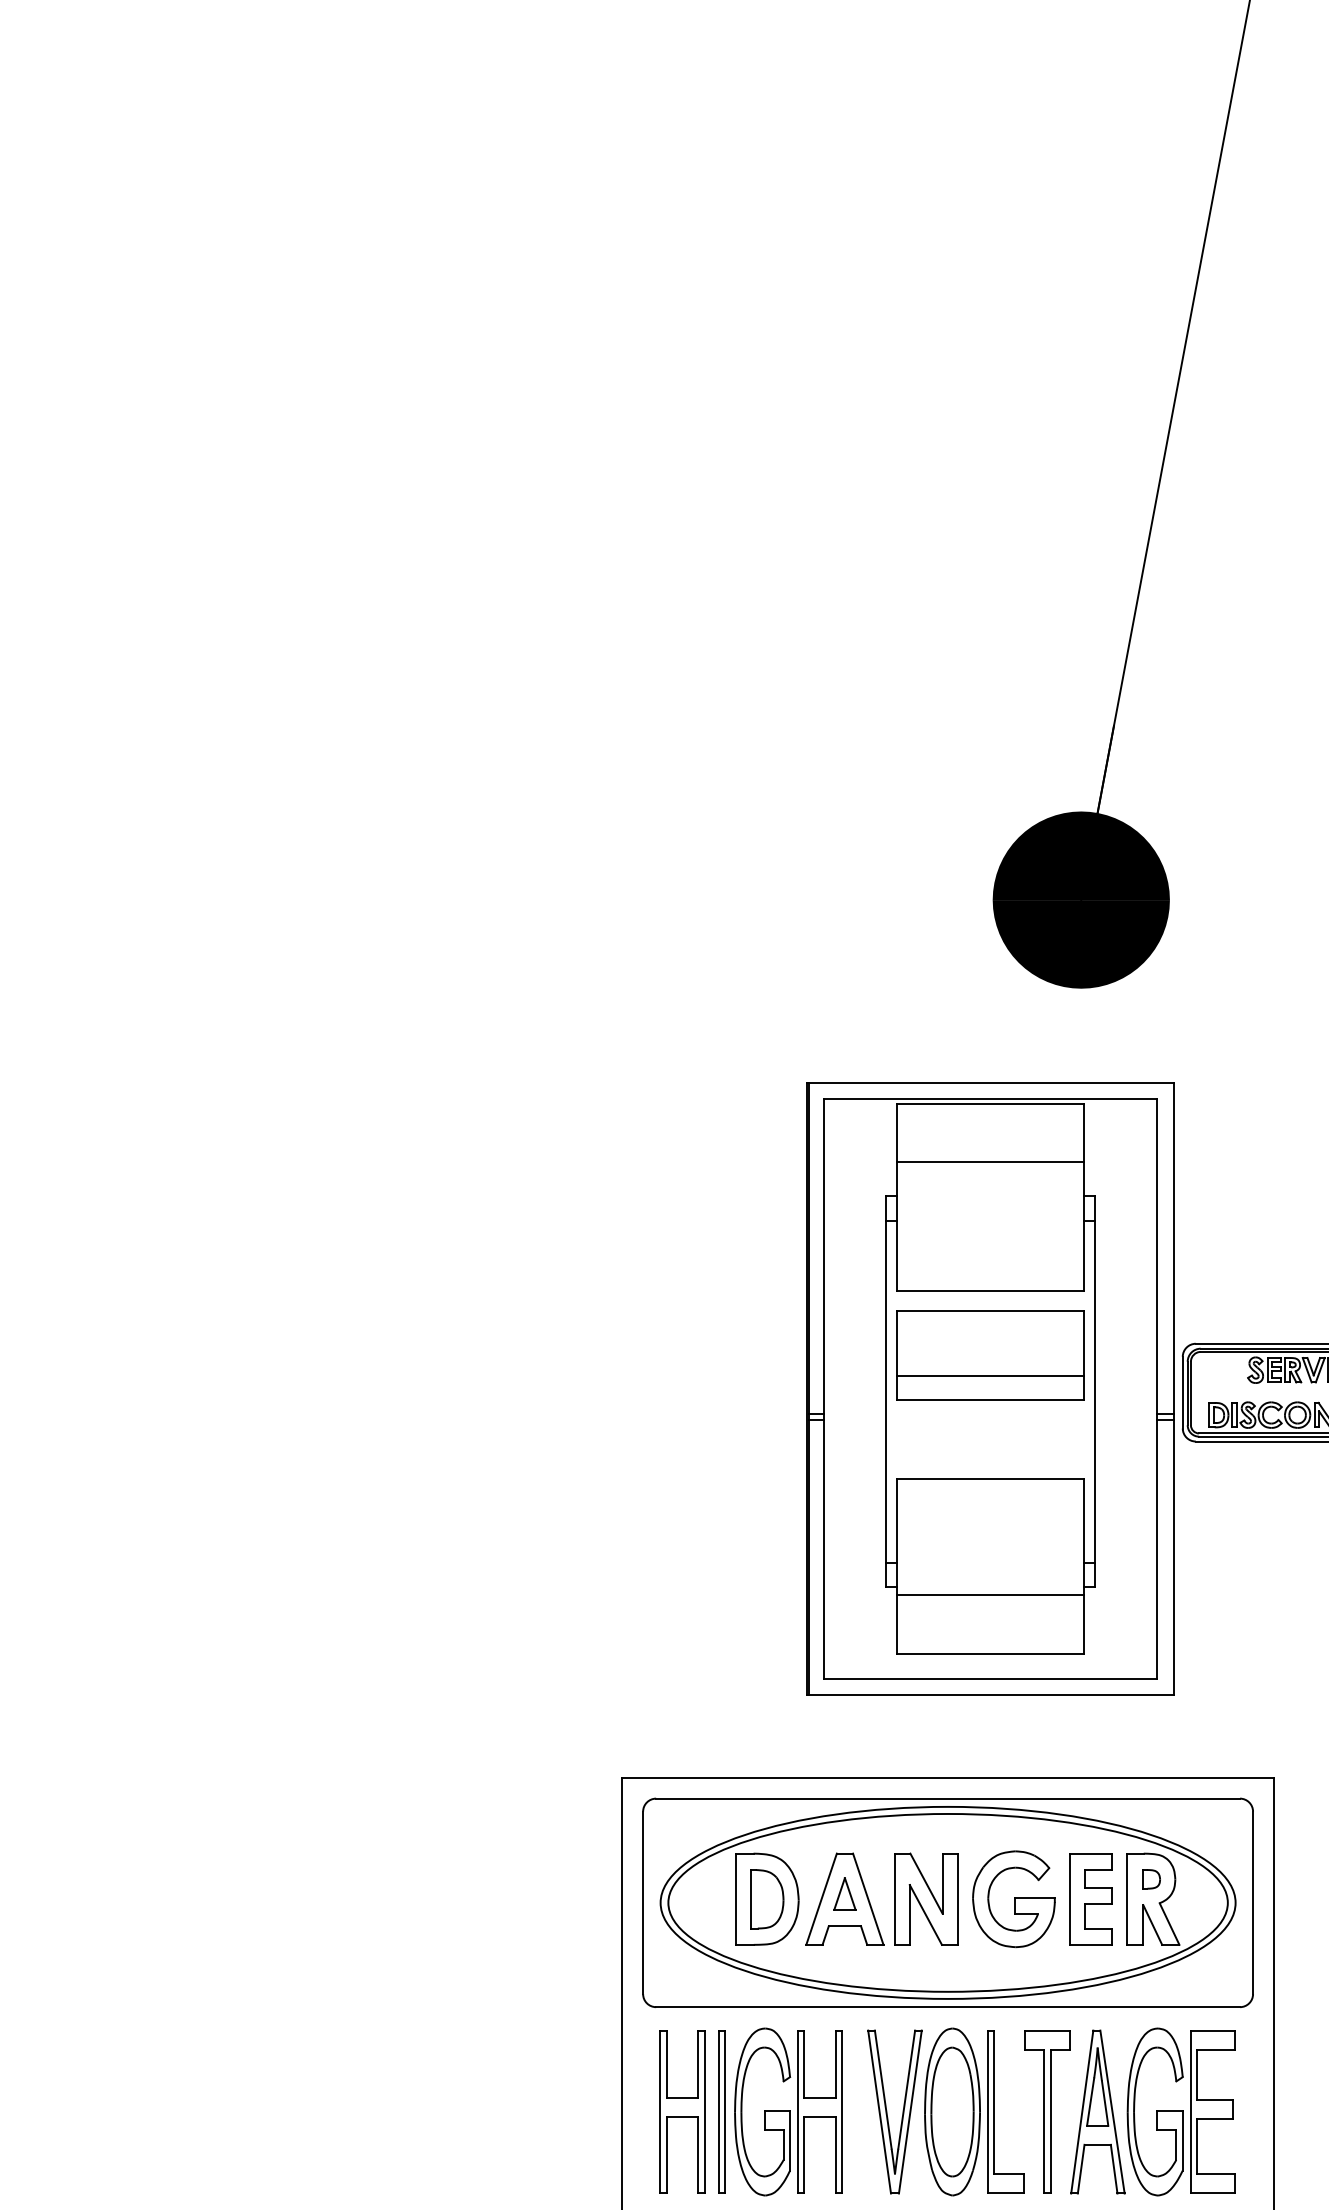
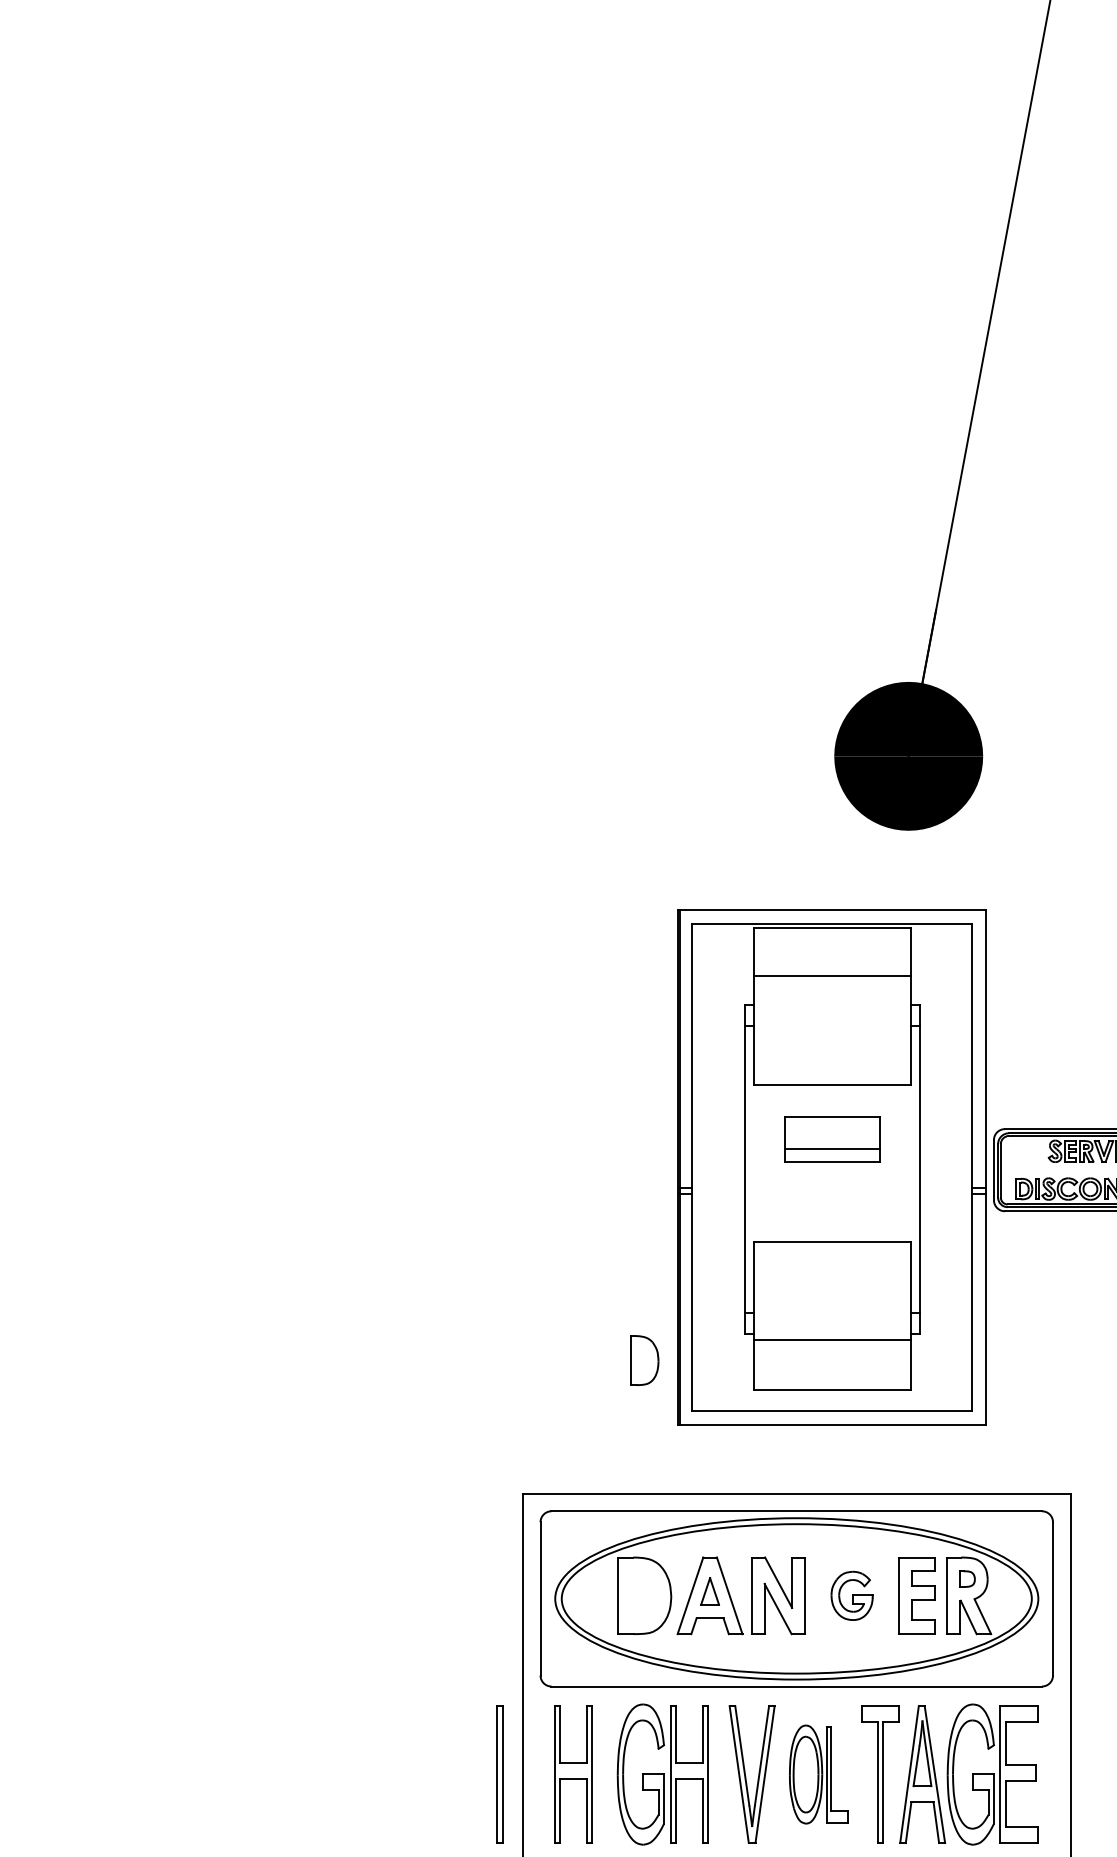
part: (990, 1355) -> (832, 1138), size x0.6
part: (767, 1899) -> (645, 1360), moved
part: (1013, 1899) -> (851, 1596), size x0.6
part: (721, 2111) -> (499, 1774), moved
part: (974, 2111) -> (818, 1774), size x0.7

